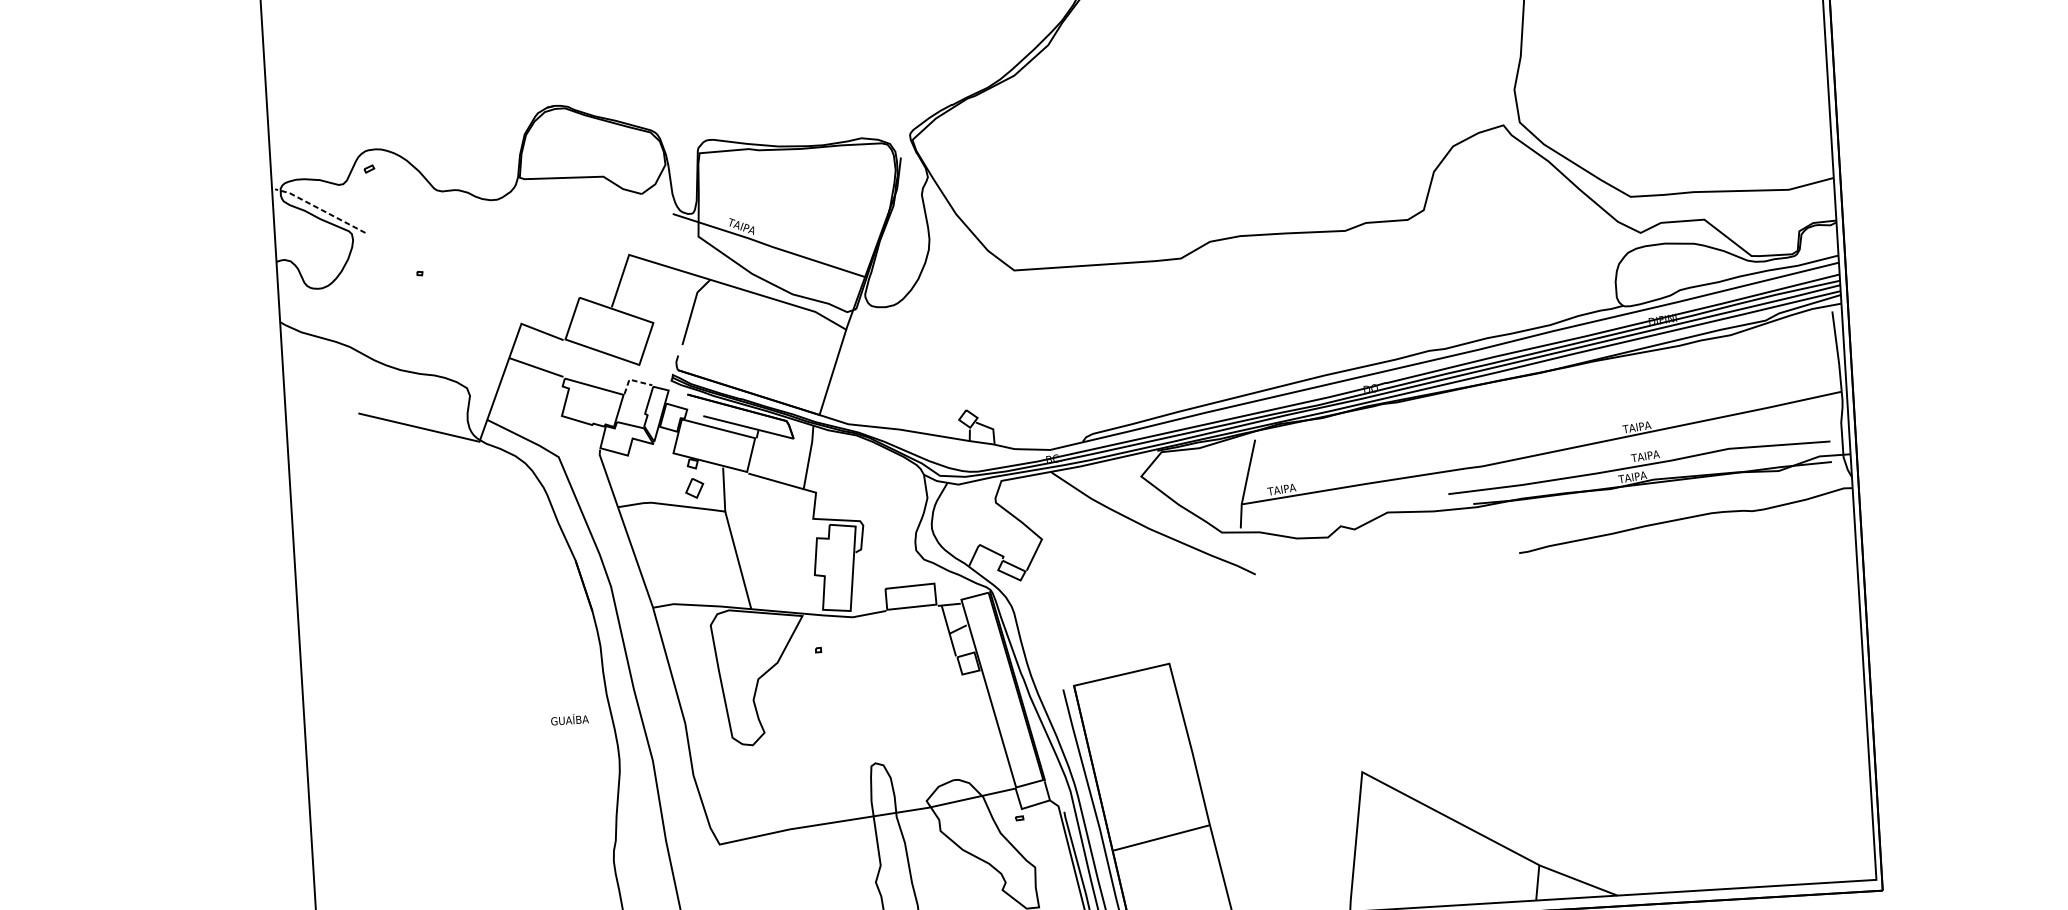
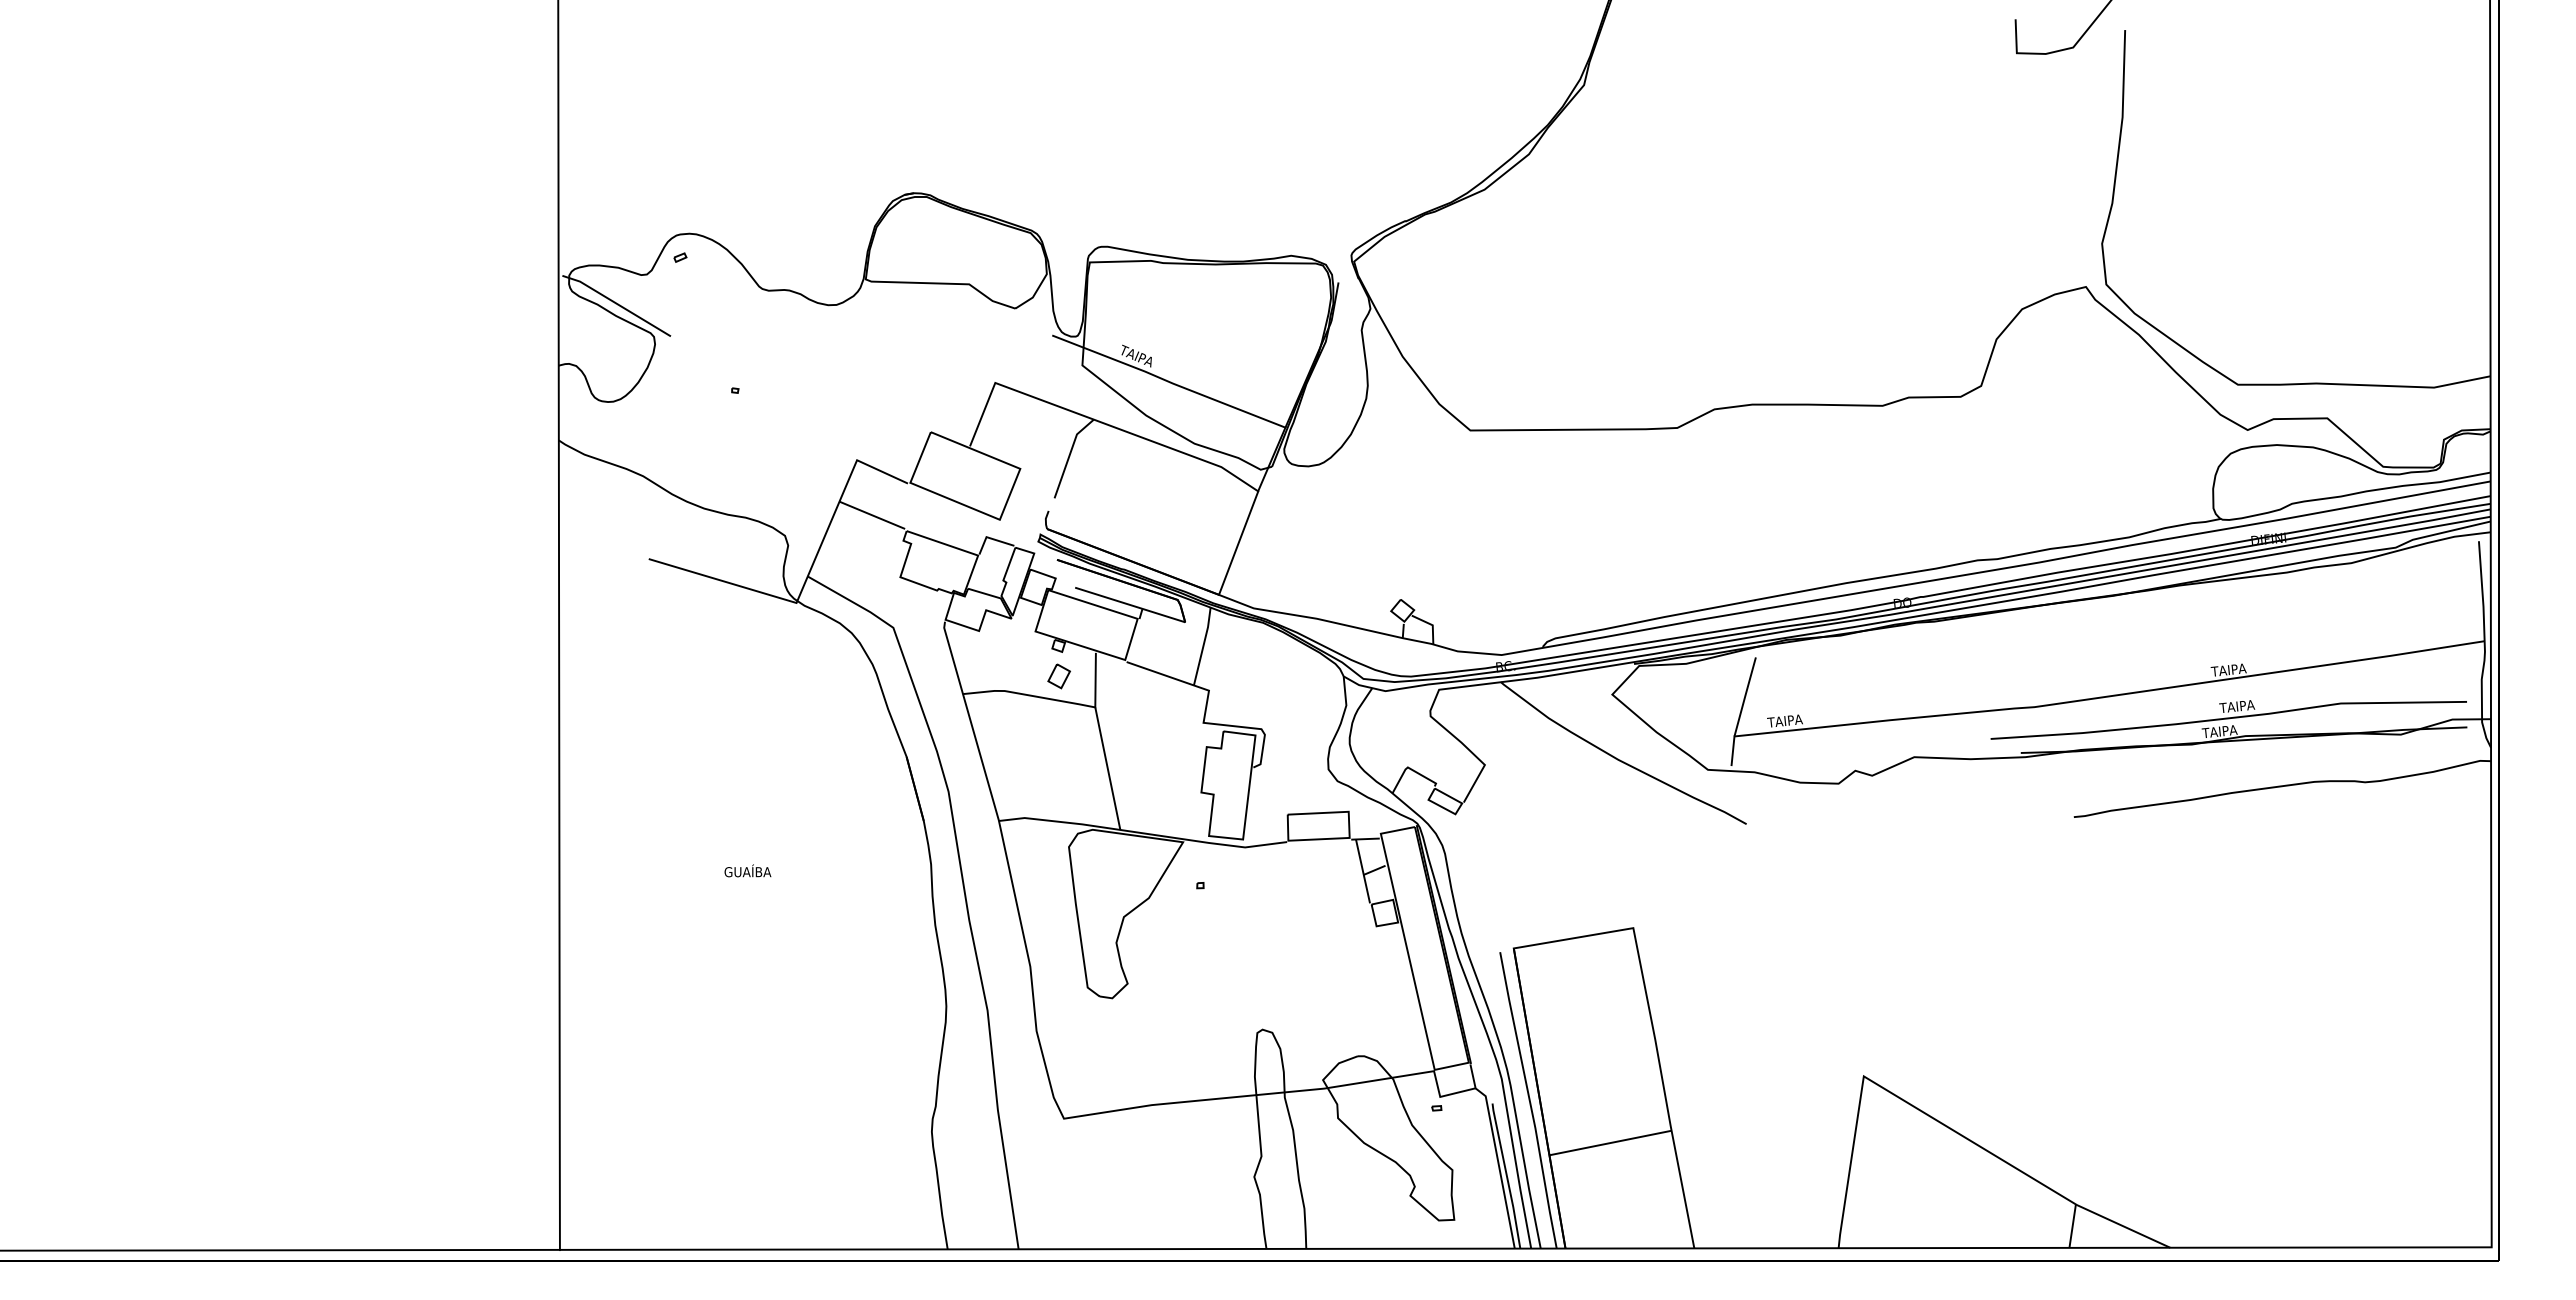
line: (320, 209) -> (616, 303), dashed -> solid
line: (633, 380) -> (991, 538), dashed -> solid
text: (569, 719) -> (747, 870), moved

